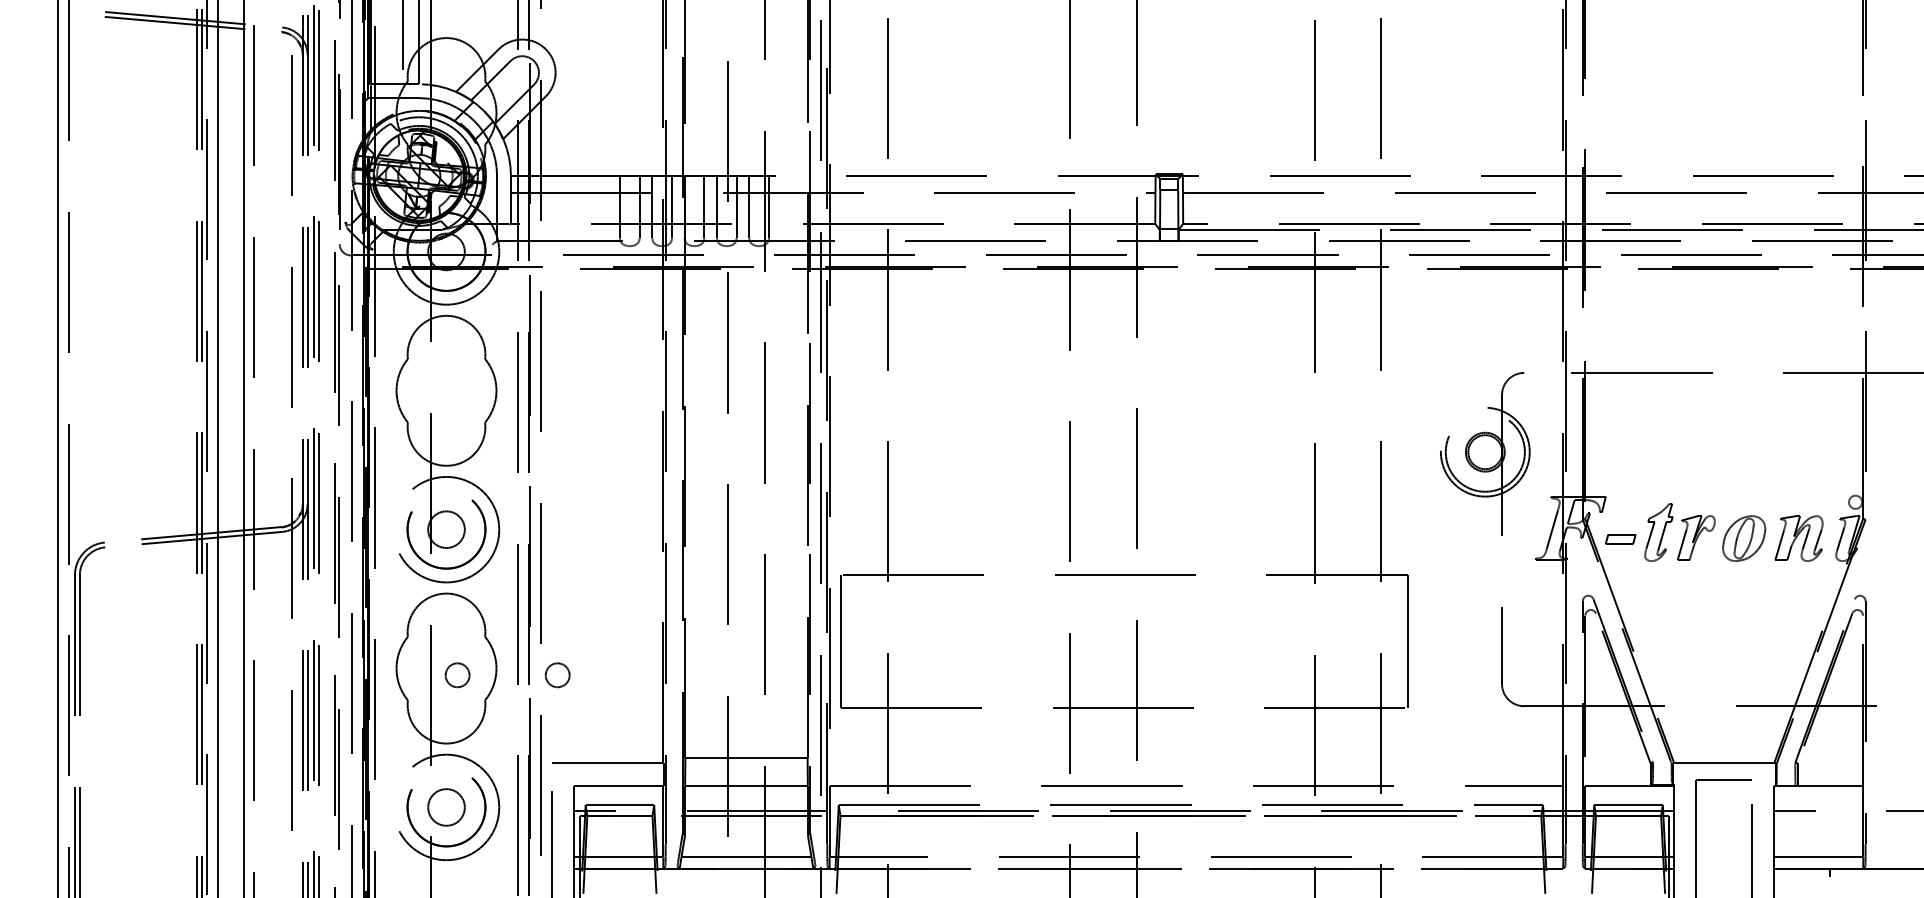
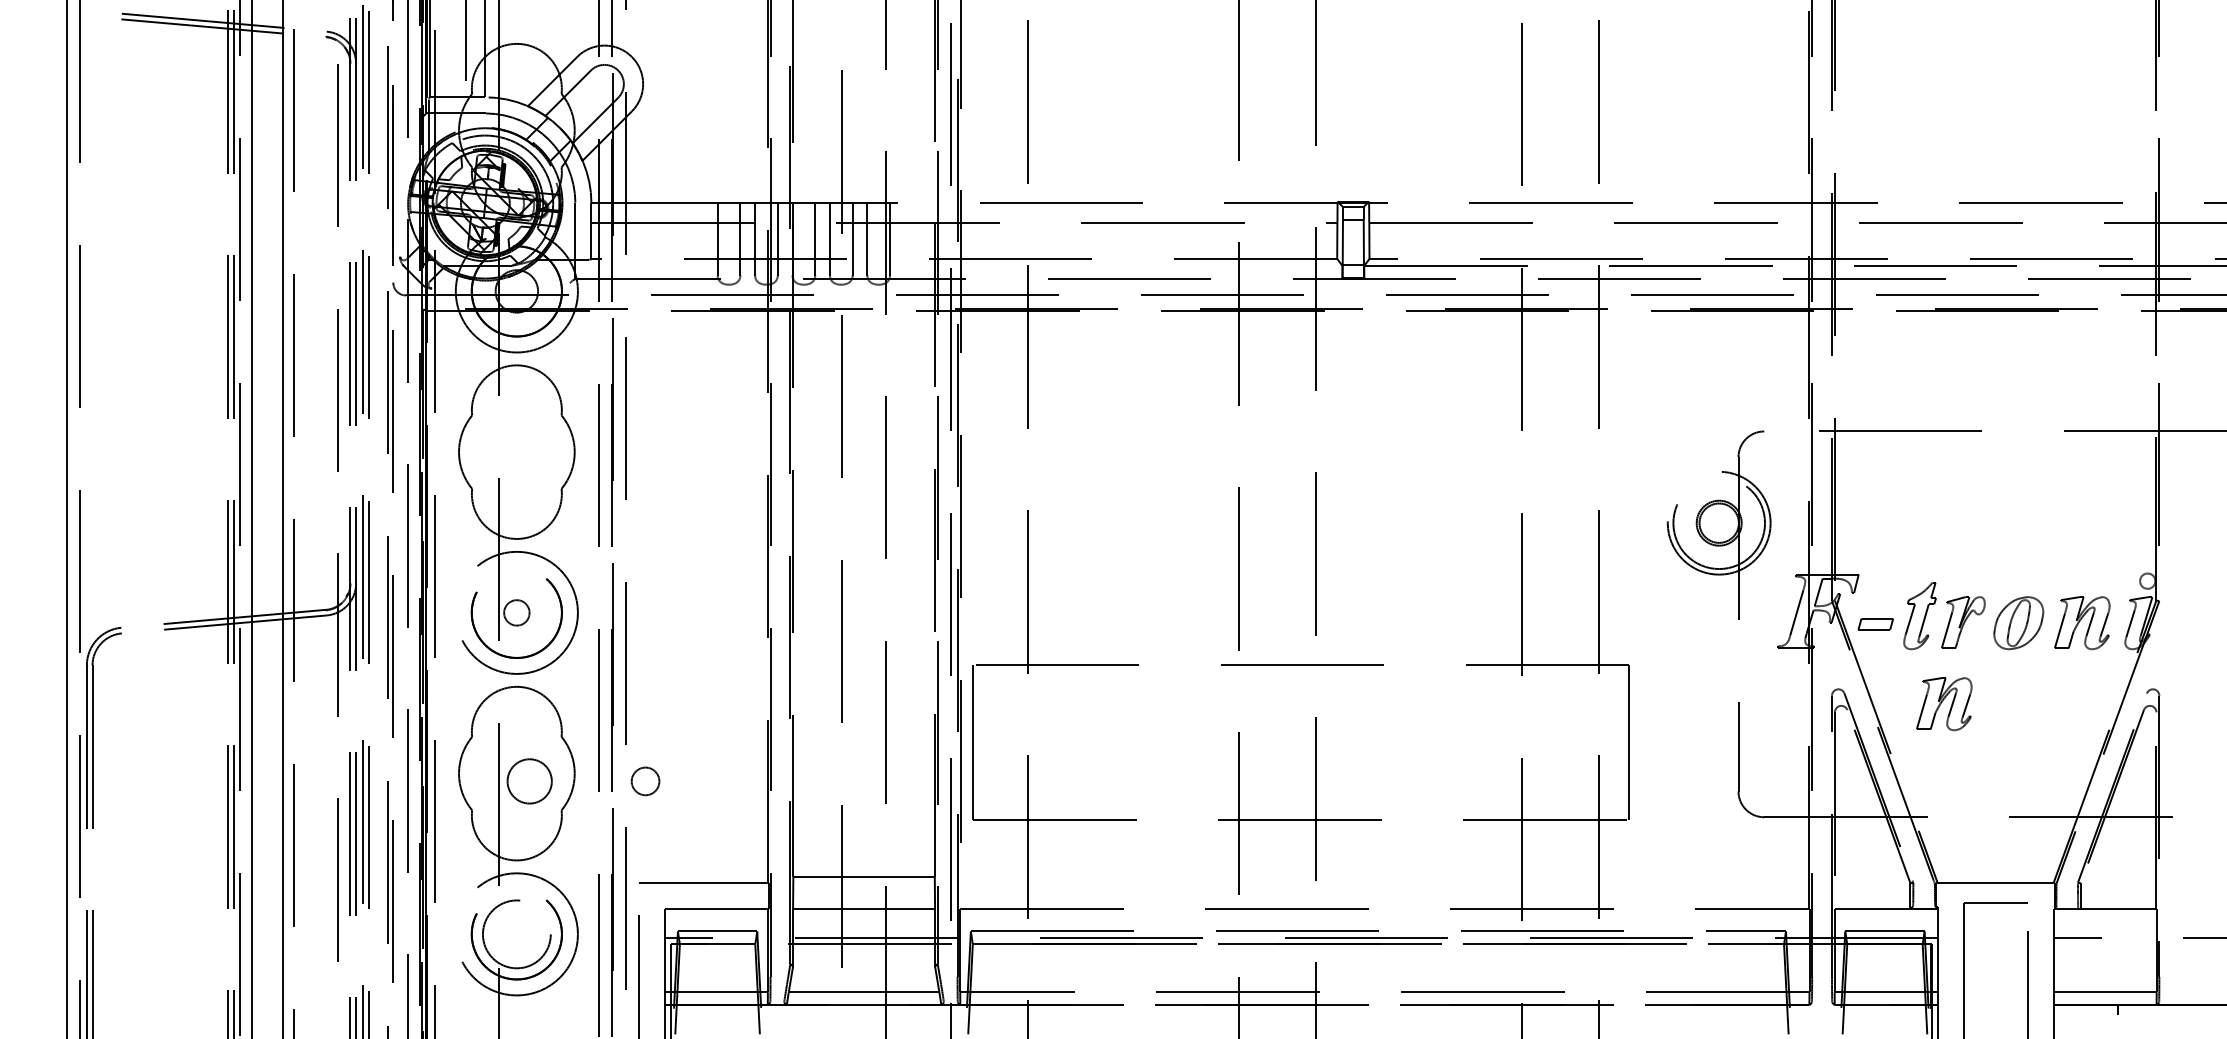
circle: (446, 529) -> (516, 612), size x0.6
part: (1679, 608) -> (1944, 704), added
circle: (457, 675) -> (529, 781), size x1.6
circle: (446, 807) -> (516, 934), size x1.6

